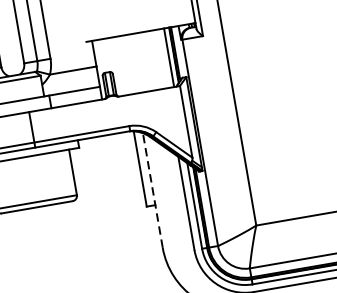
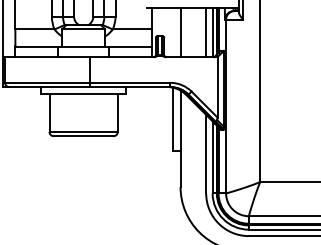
line: (161, 58) -> (206, 32), added
line: (130, 64) -> (180, 32), added
line: (152, 190) -> (180, 138), dashed -> solid

